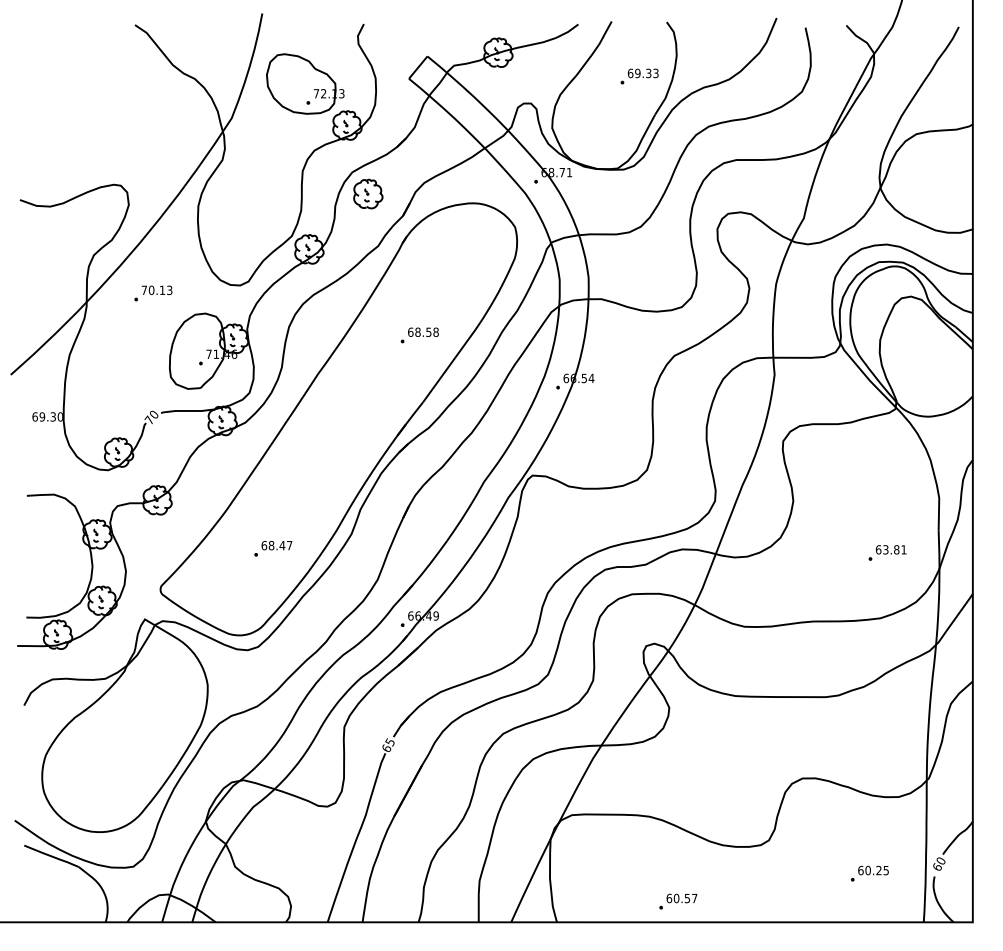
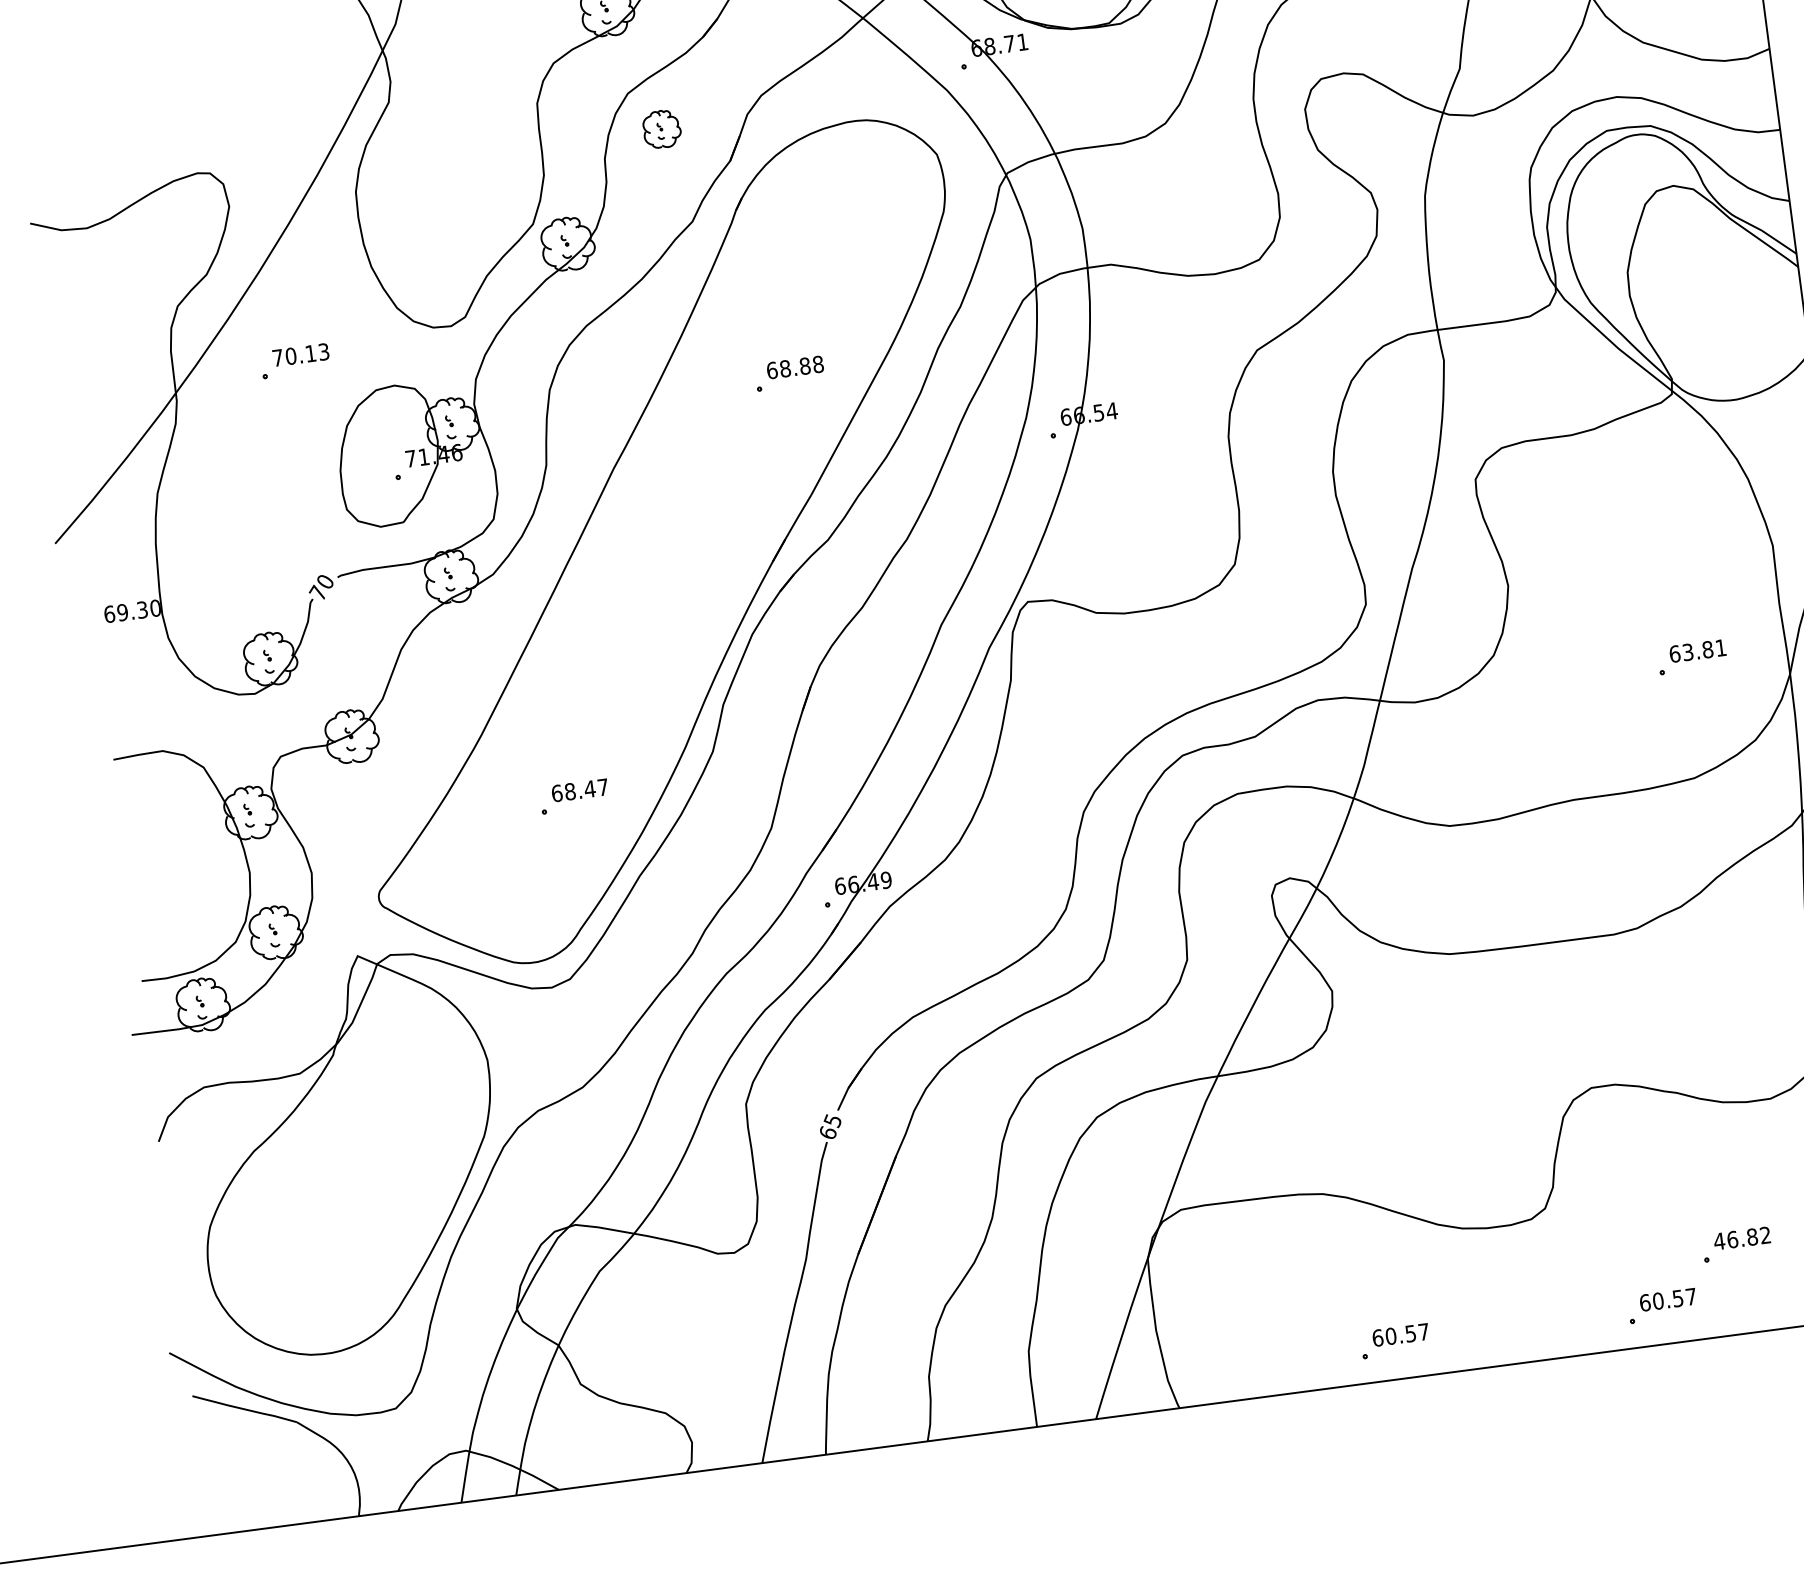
part: (368, 193) -> (662, 128), size x0.7
text: (428, 331) -> (804, 364), 68.58 -> 68.88
text: (872, 870) -> (1740, 1238), 60.25 -> 46.82
part: (825, 901) -> (1662, 1306), added

